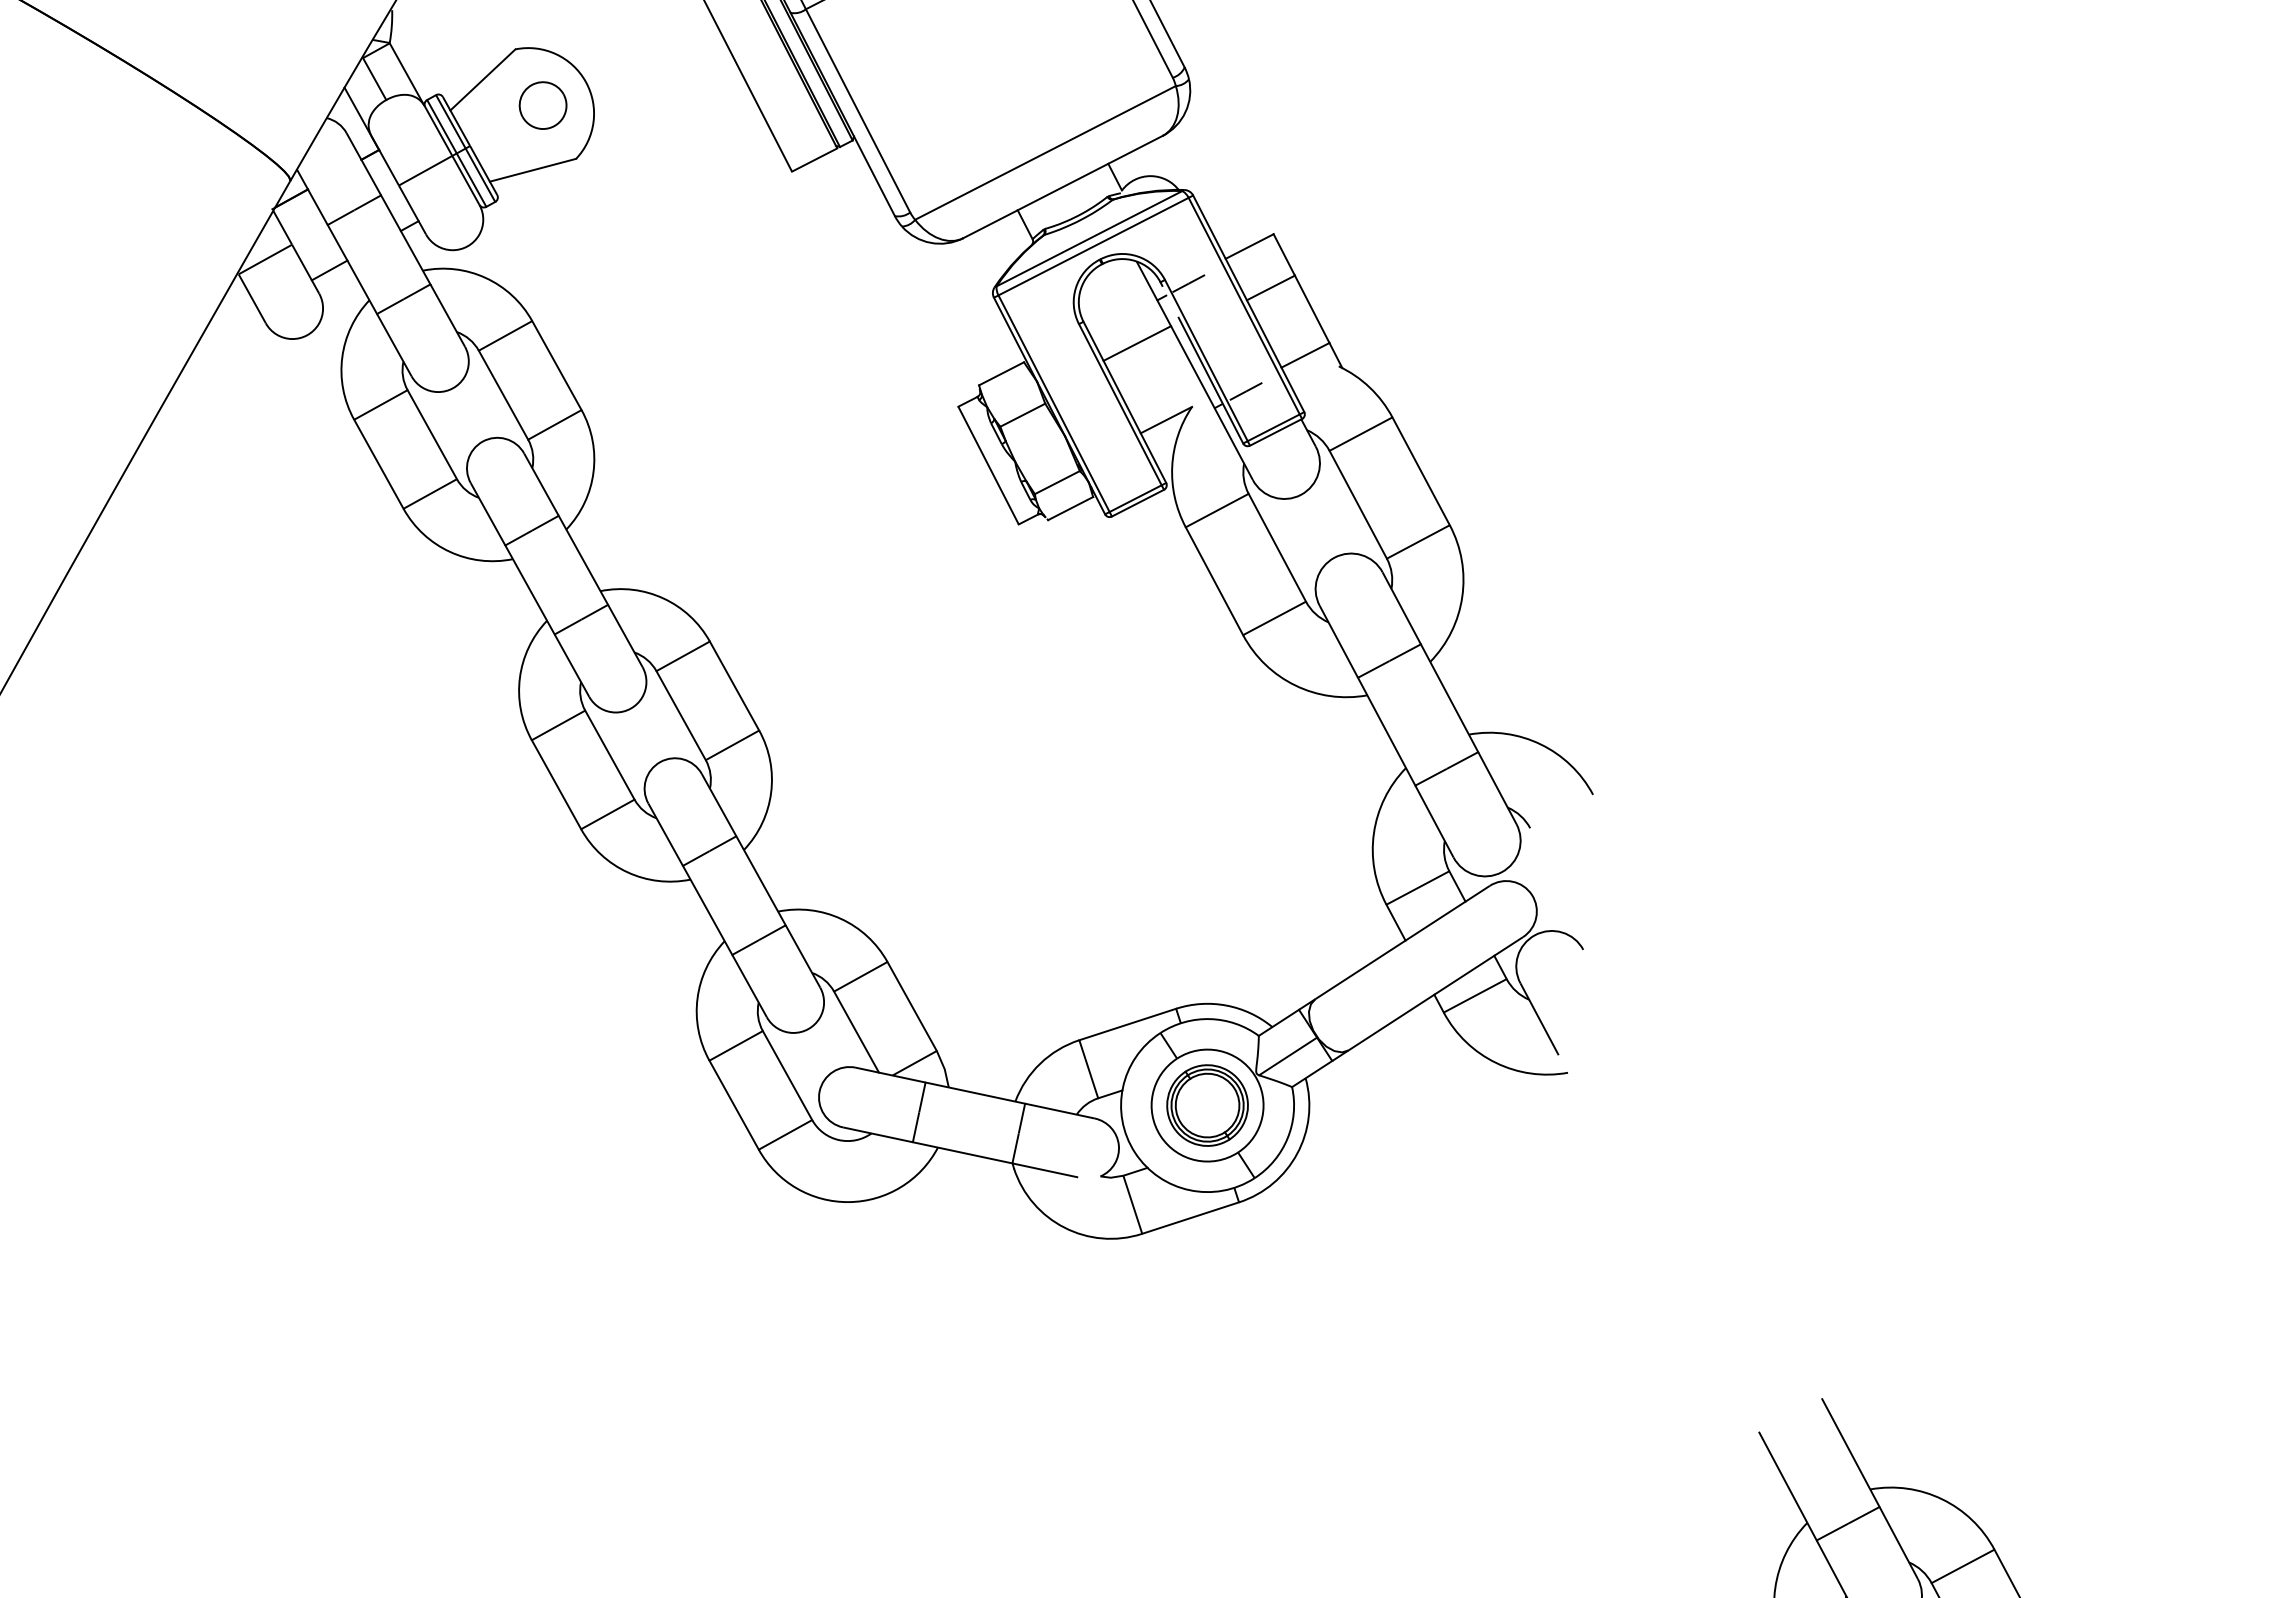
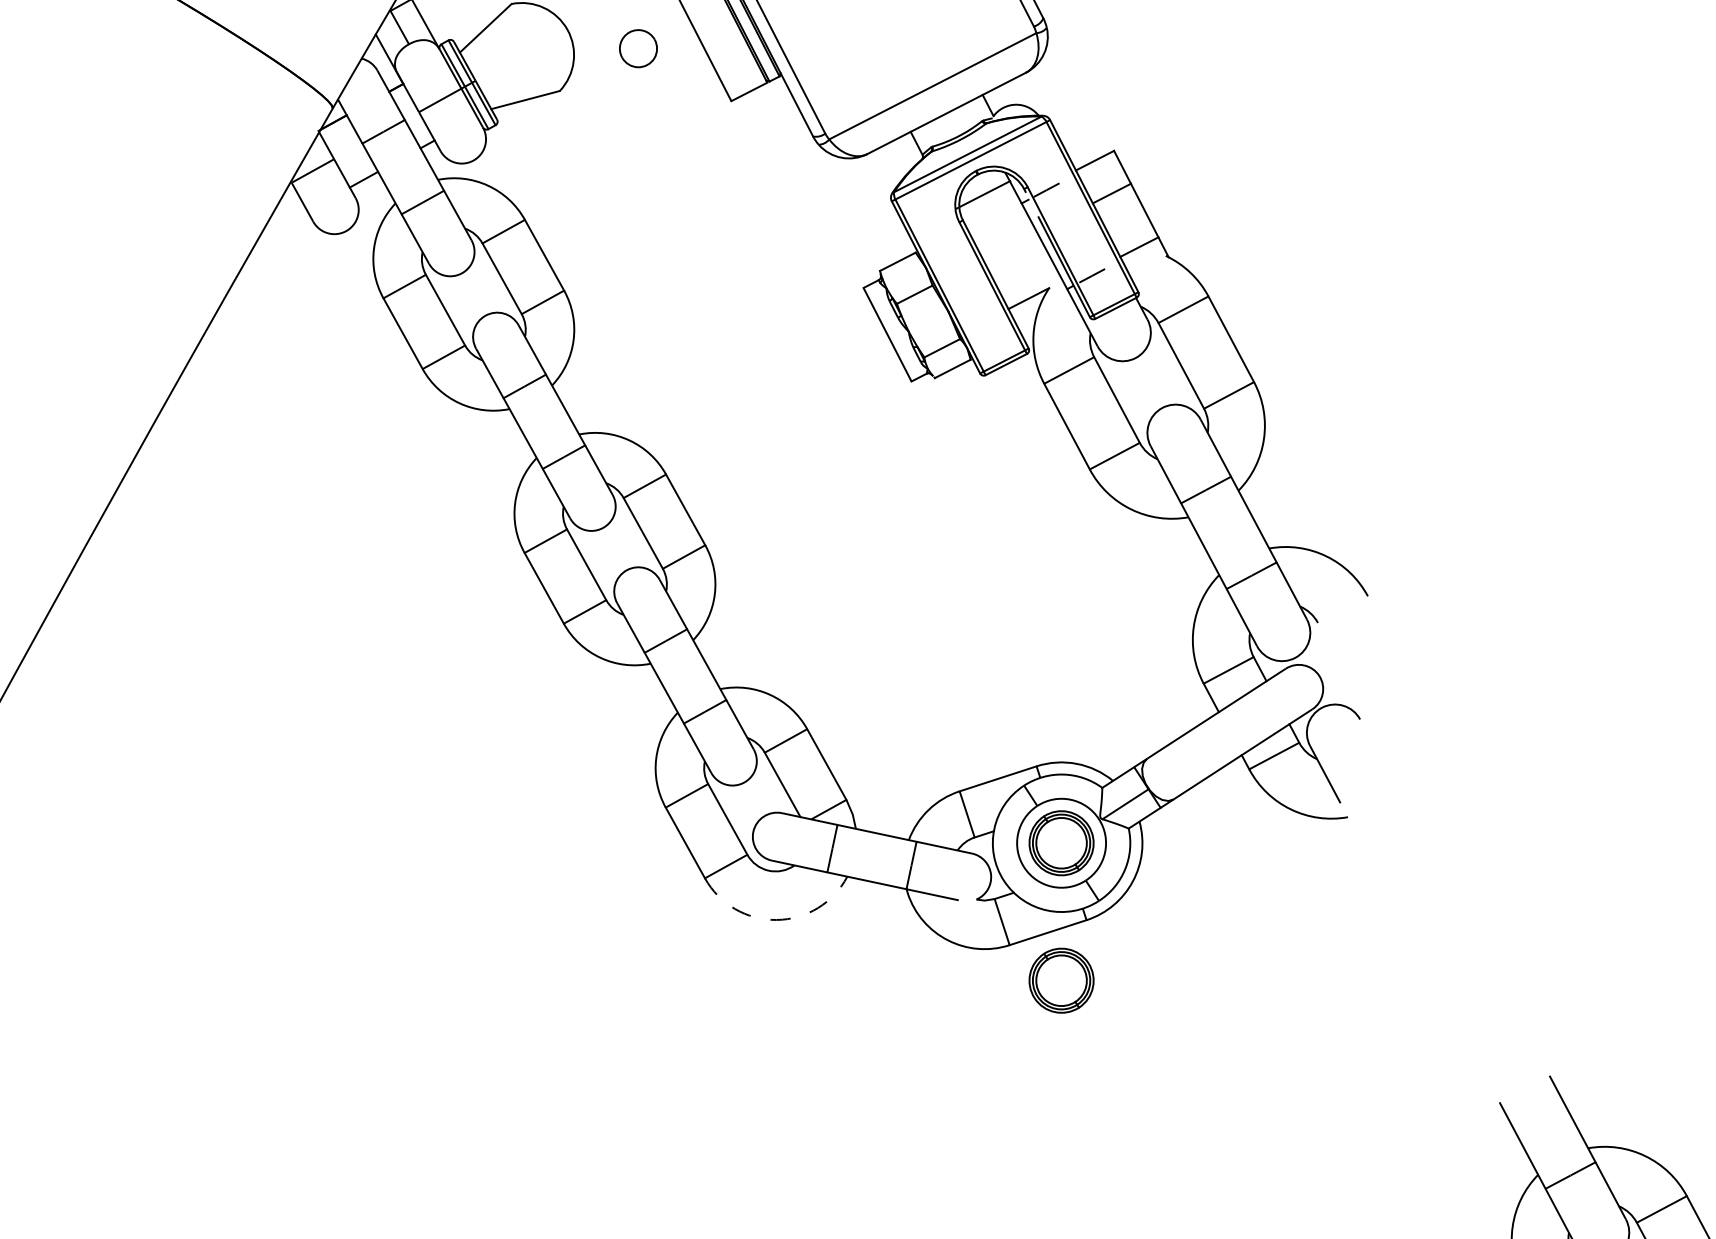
part: (542, 105) -> (637, 48), moved
line: (1137, 343) -> (983, 194), moved
arc: (849, 1202) -> (777, 920), solid -> dashed
part: (1207, 1278) -> (1061, 980), added

